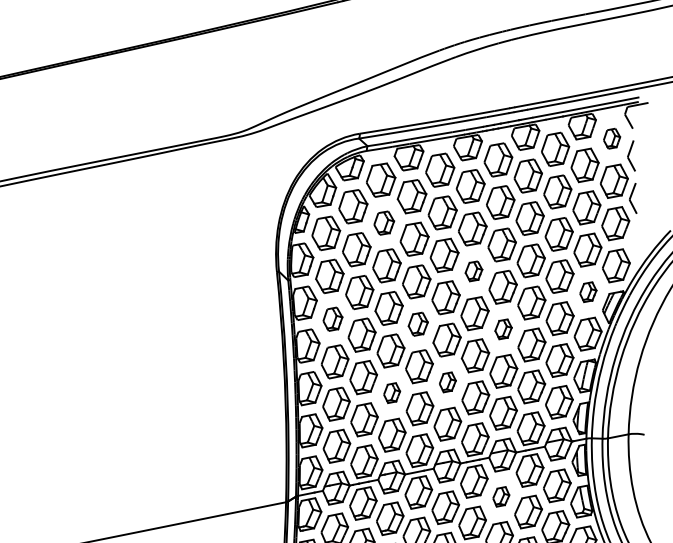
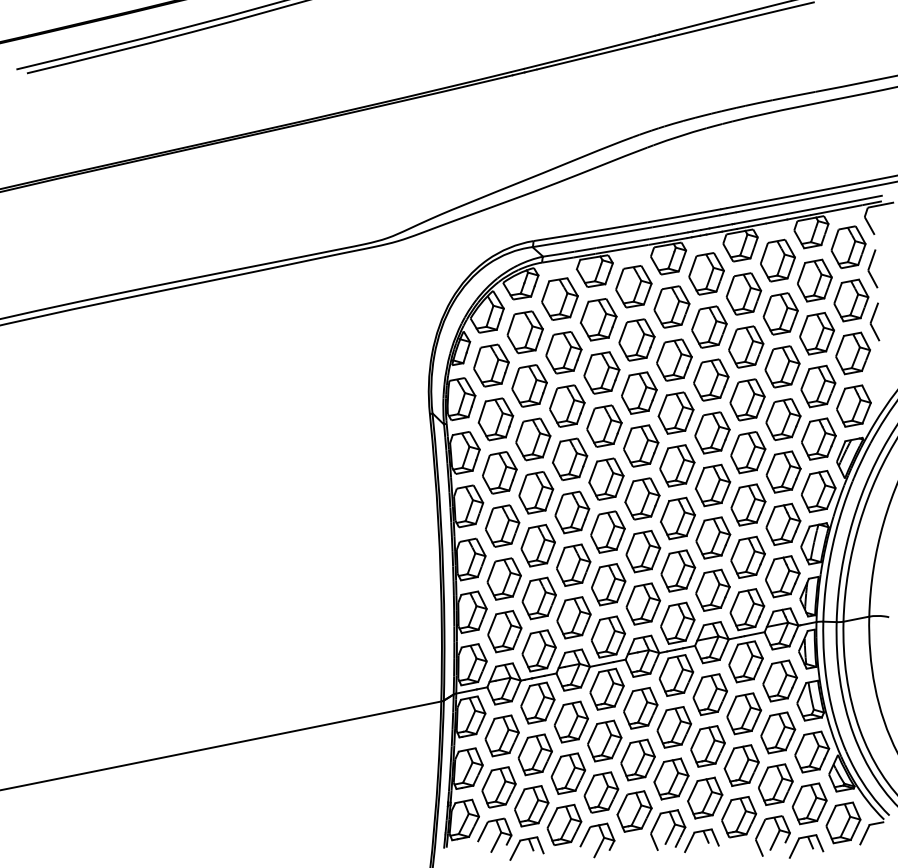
part: (611, 138) -> (848, 247), size x1.67
part: (383, 222) -> (563, 352), size x1.43
part: (473, 270) -> (675, 412), size x1.67
part: (587, 291) -> (818, 438), size x1.67
part: (332, 318) -> (499, 472), size x1.43
part: (418, 323) -> (606, 478), size x1.43
part: (503, 329) -> (712, 485), size x1.67
part: (447, 382) -> (643, 551), size x1.67
part: (391, 392) -> (573, 564), size x1.67
part: (500, 496) -> (709, 694), size x1.67

